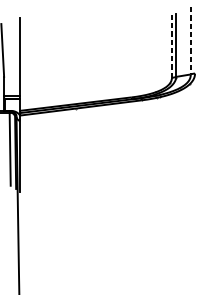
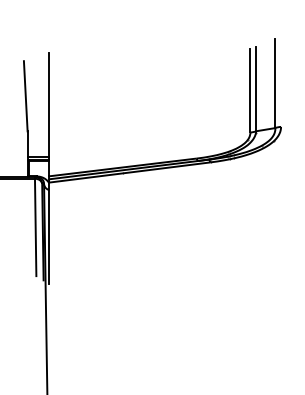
line: (190, 40) -> (275, 83), dashed -> solid
line: (172, 46) -> (250, 90), dashed -> solid

